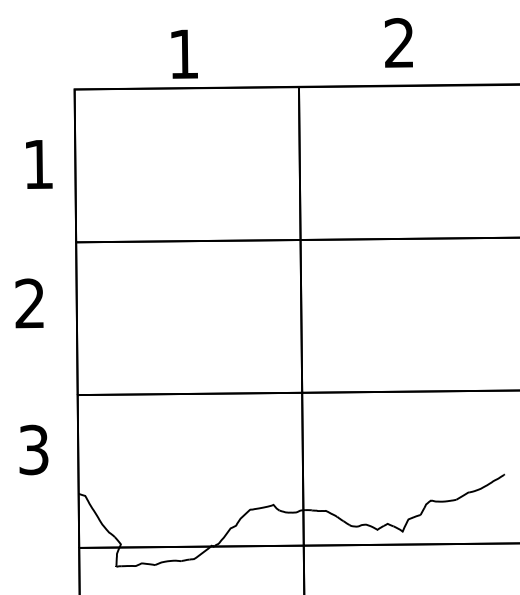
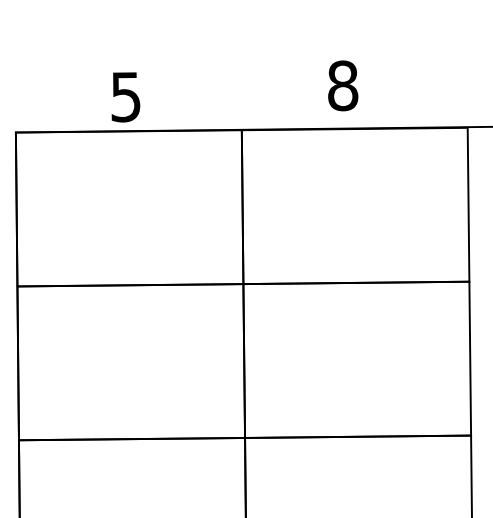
text: (399, 43) -> (343, 86), 2 -> 8
text: (183, 54) -> (125, 97), 1 -> 5

